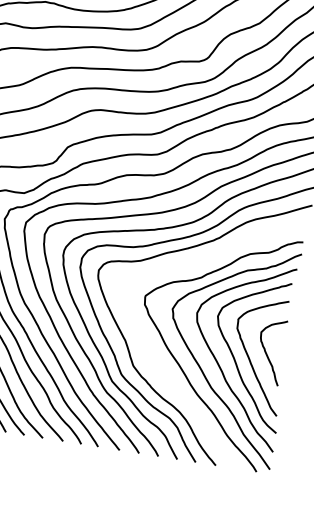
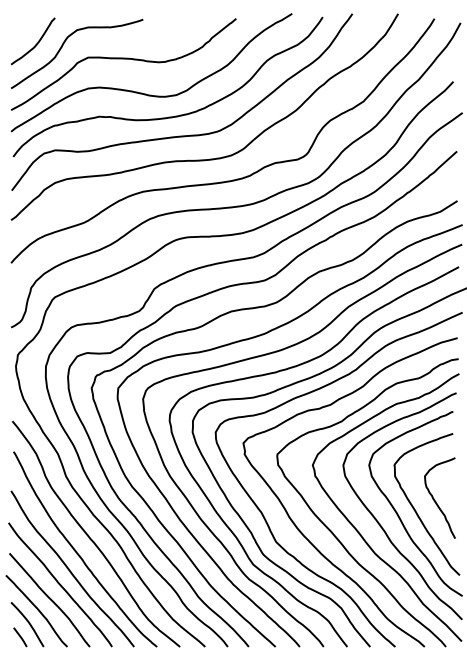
curve: (156, 362) -> (303, 533), added

